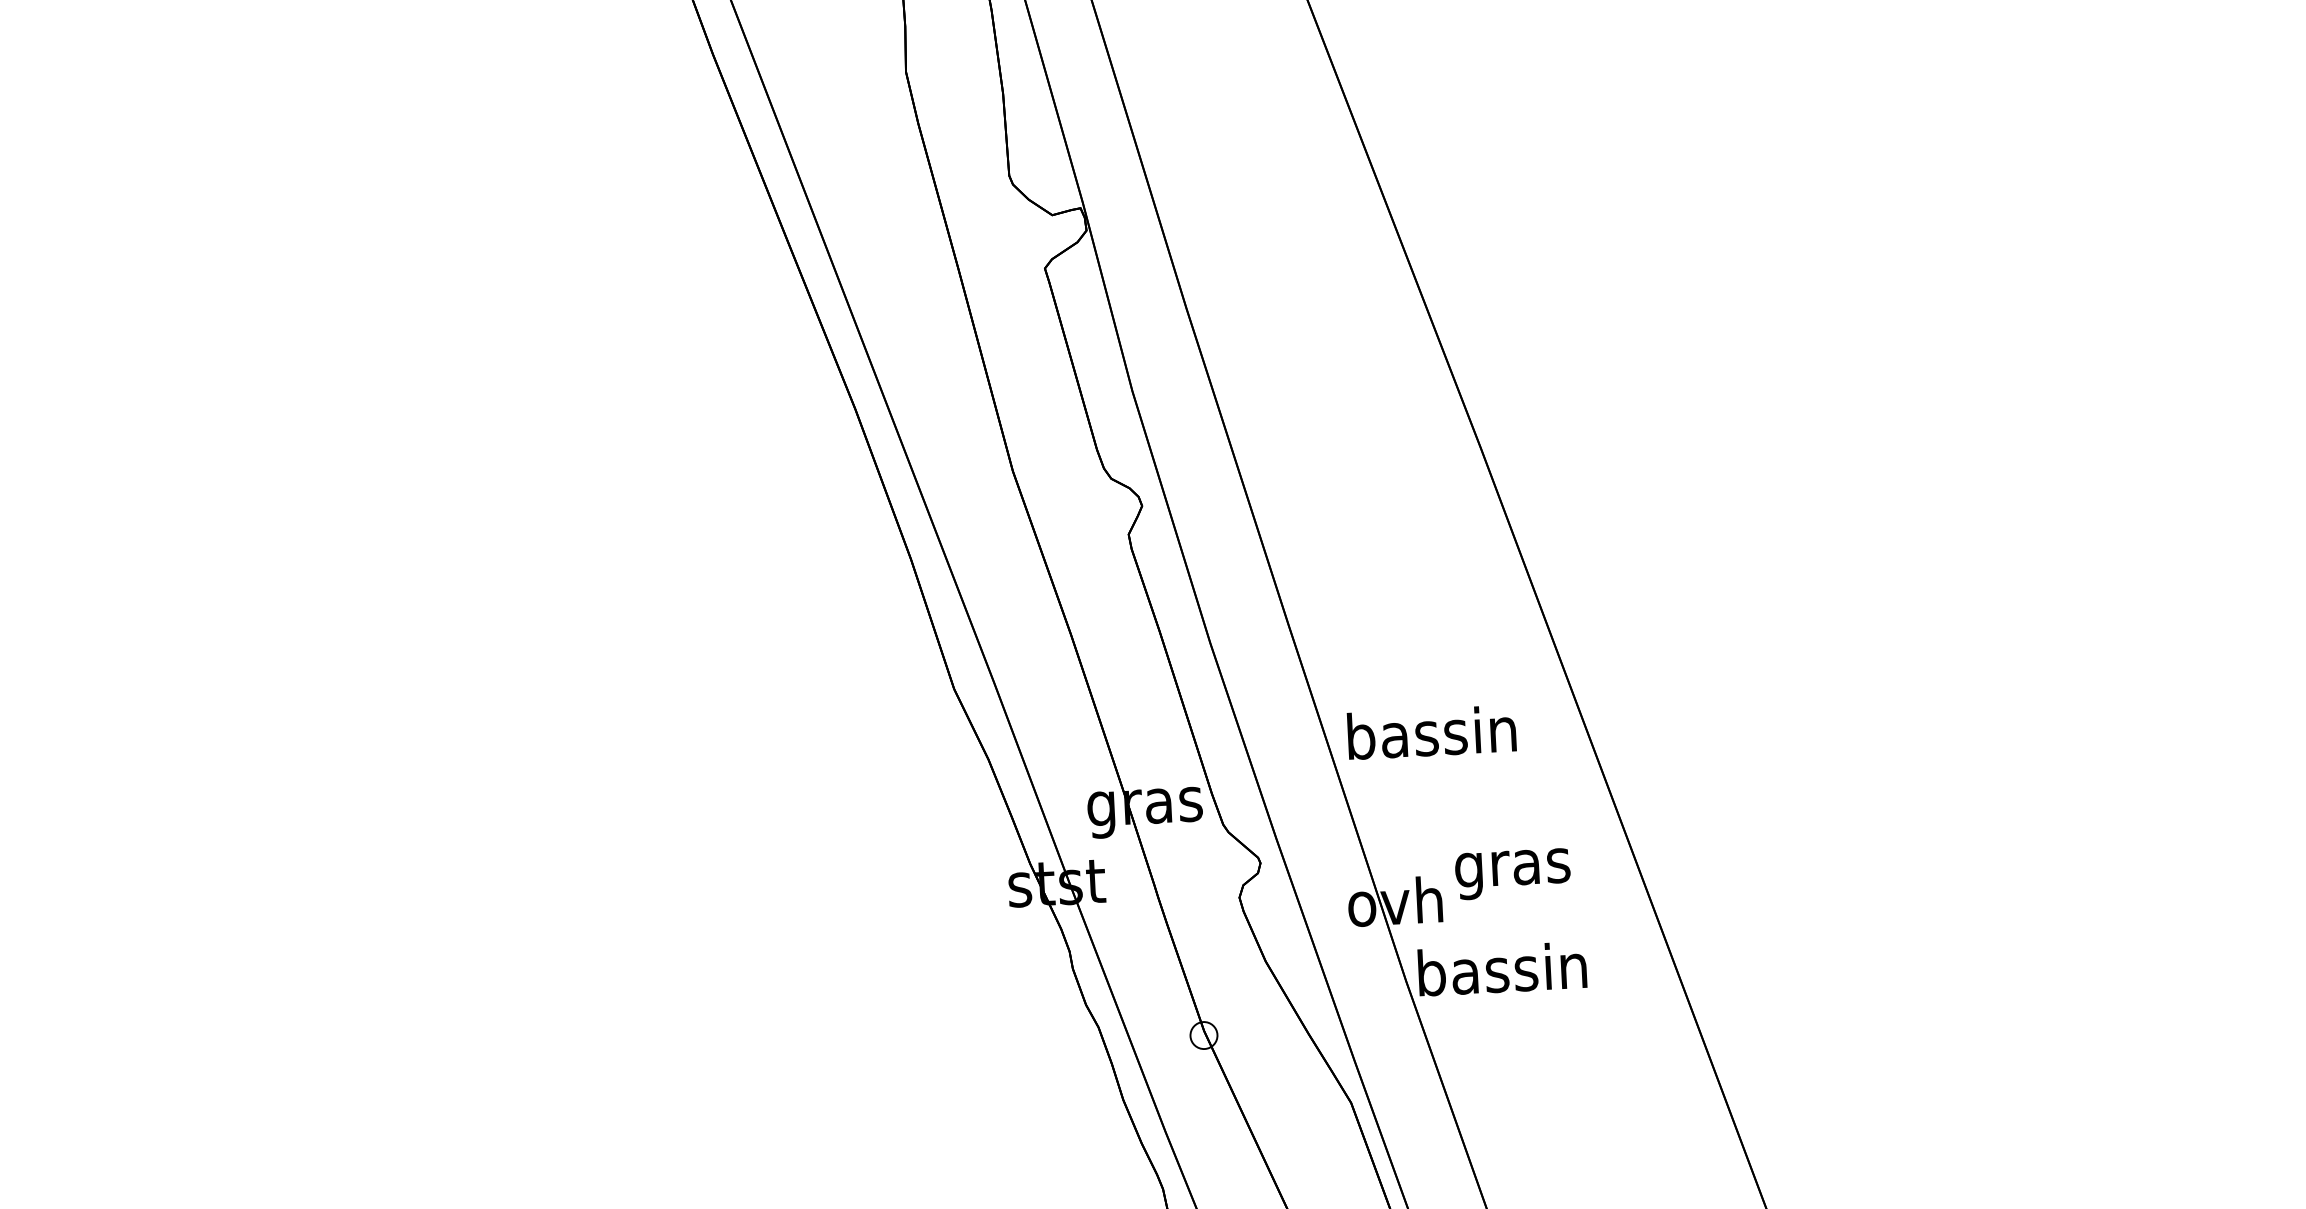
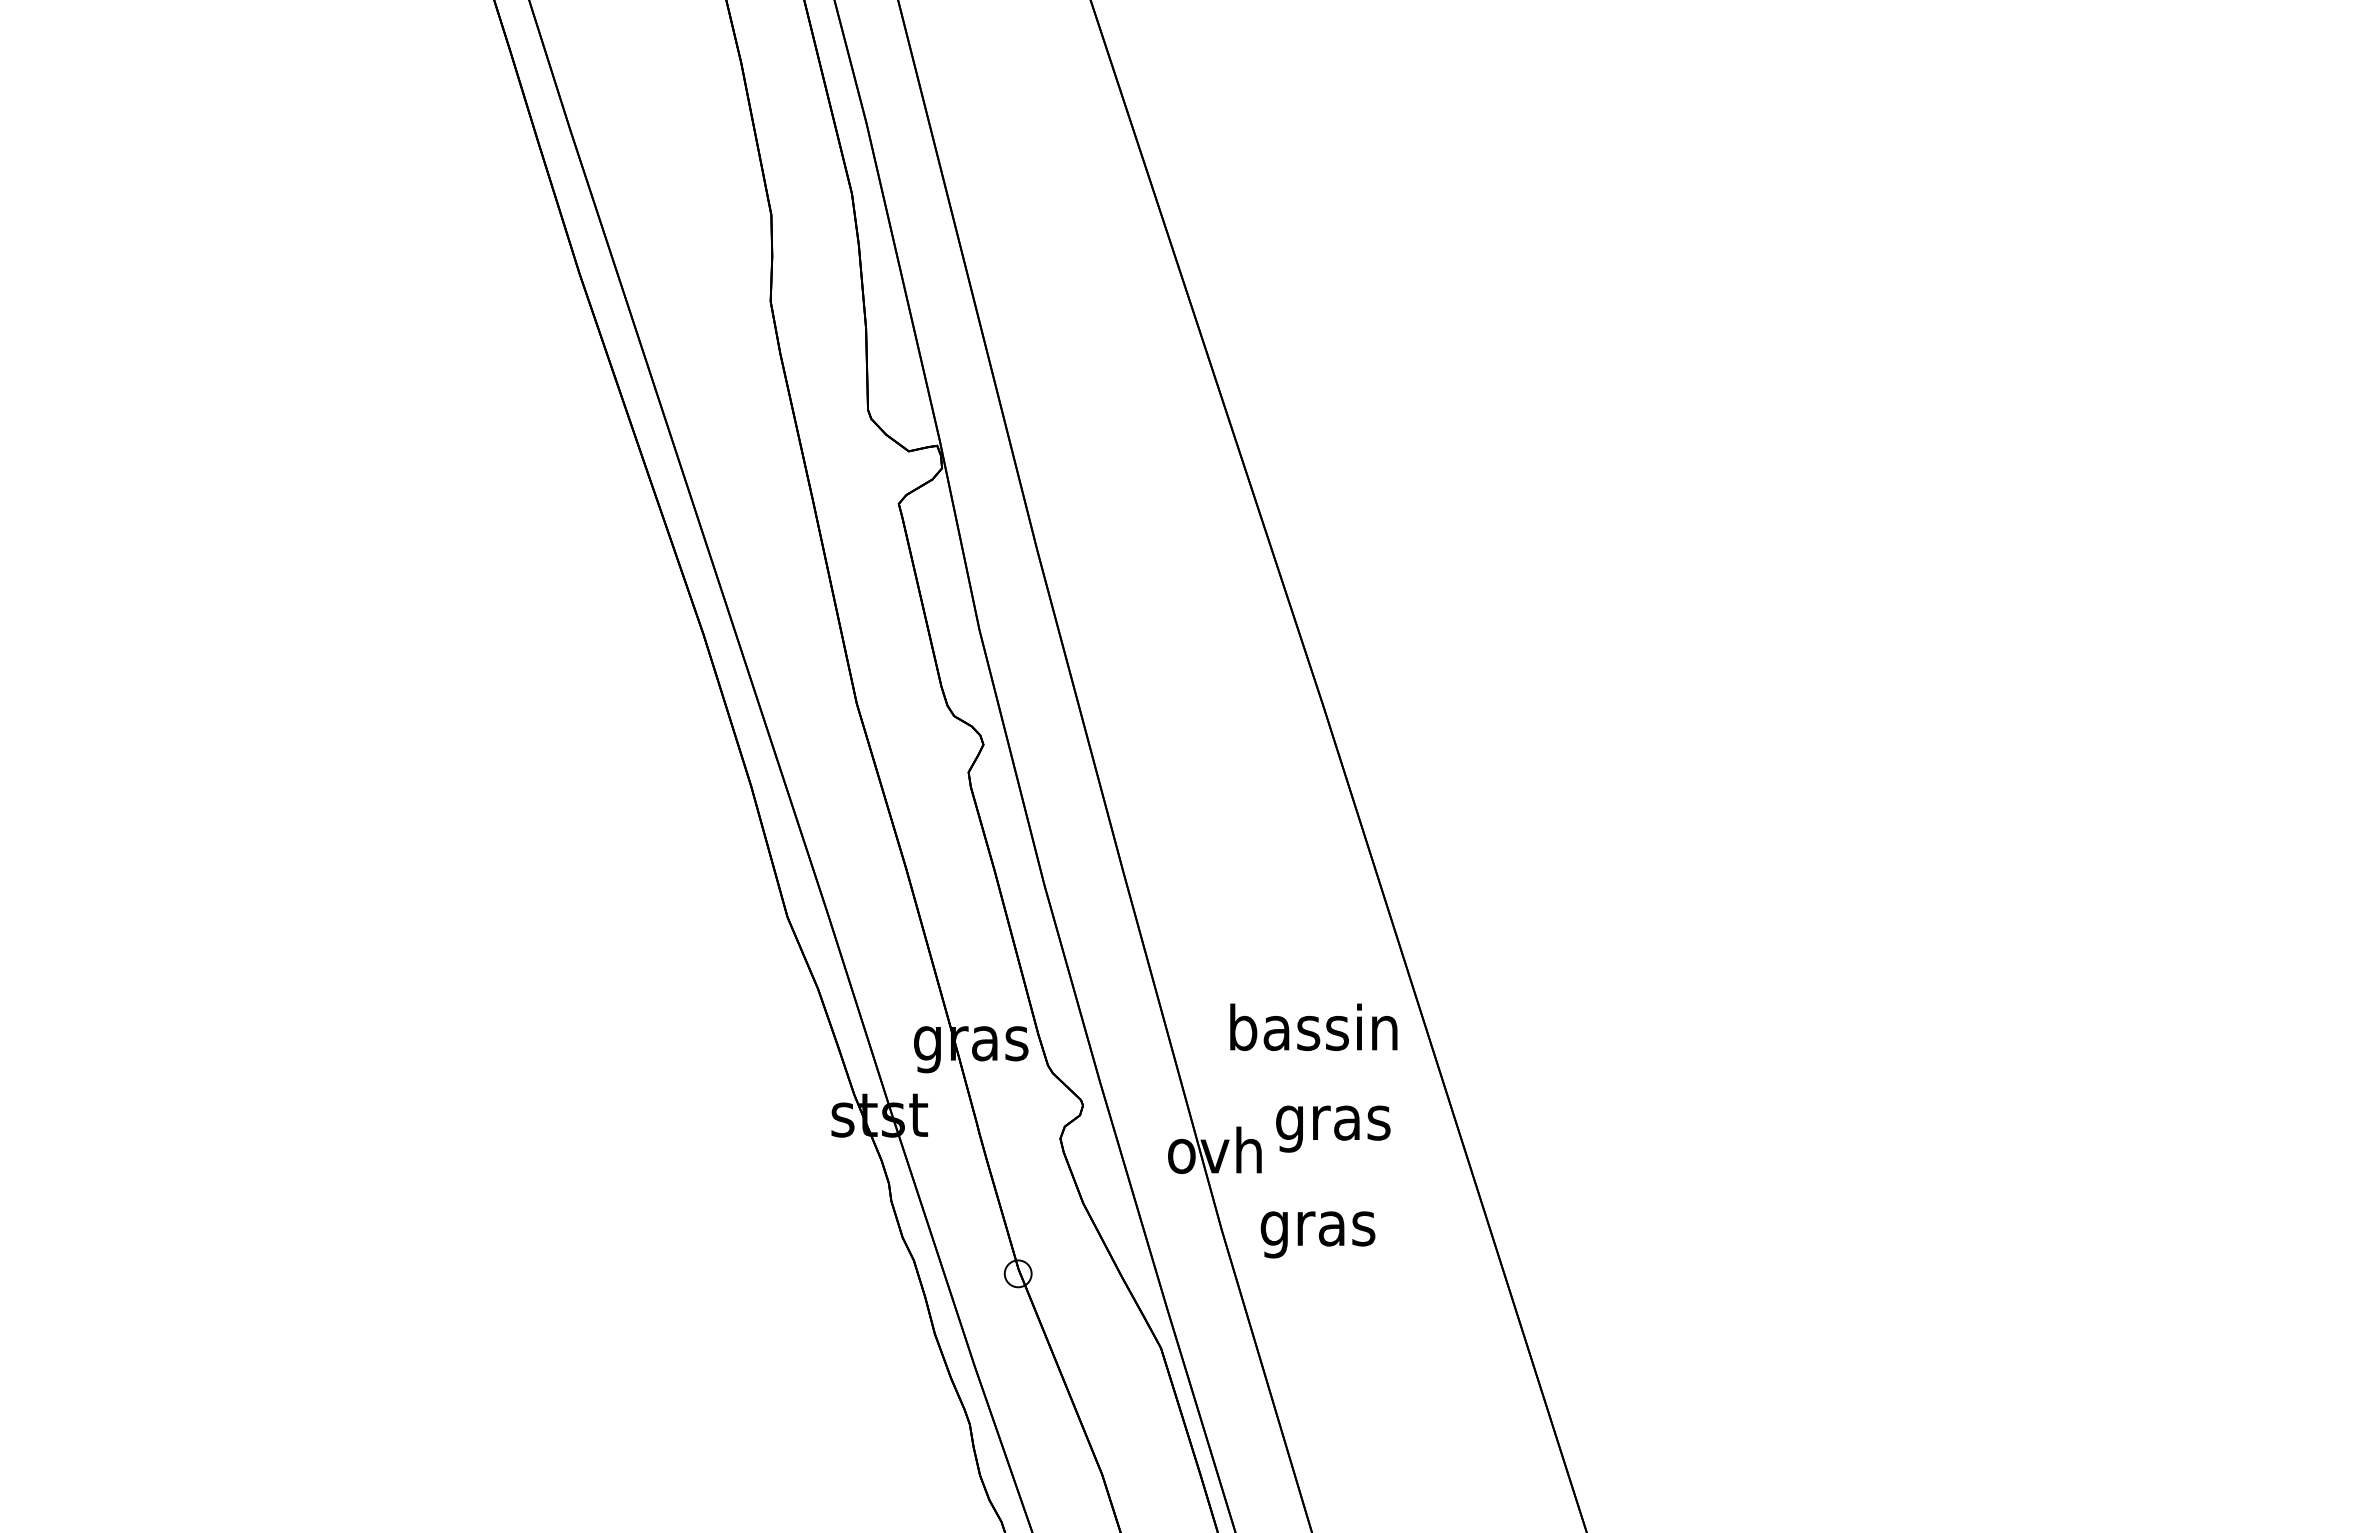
text: (1431, 731) -> (1313, 1026), moved
text: (1502, 974) -> (1317, 1228), bassin -> gras

